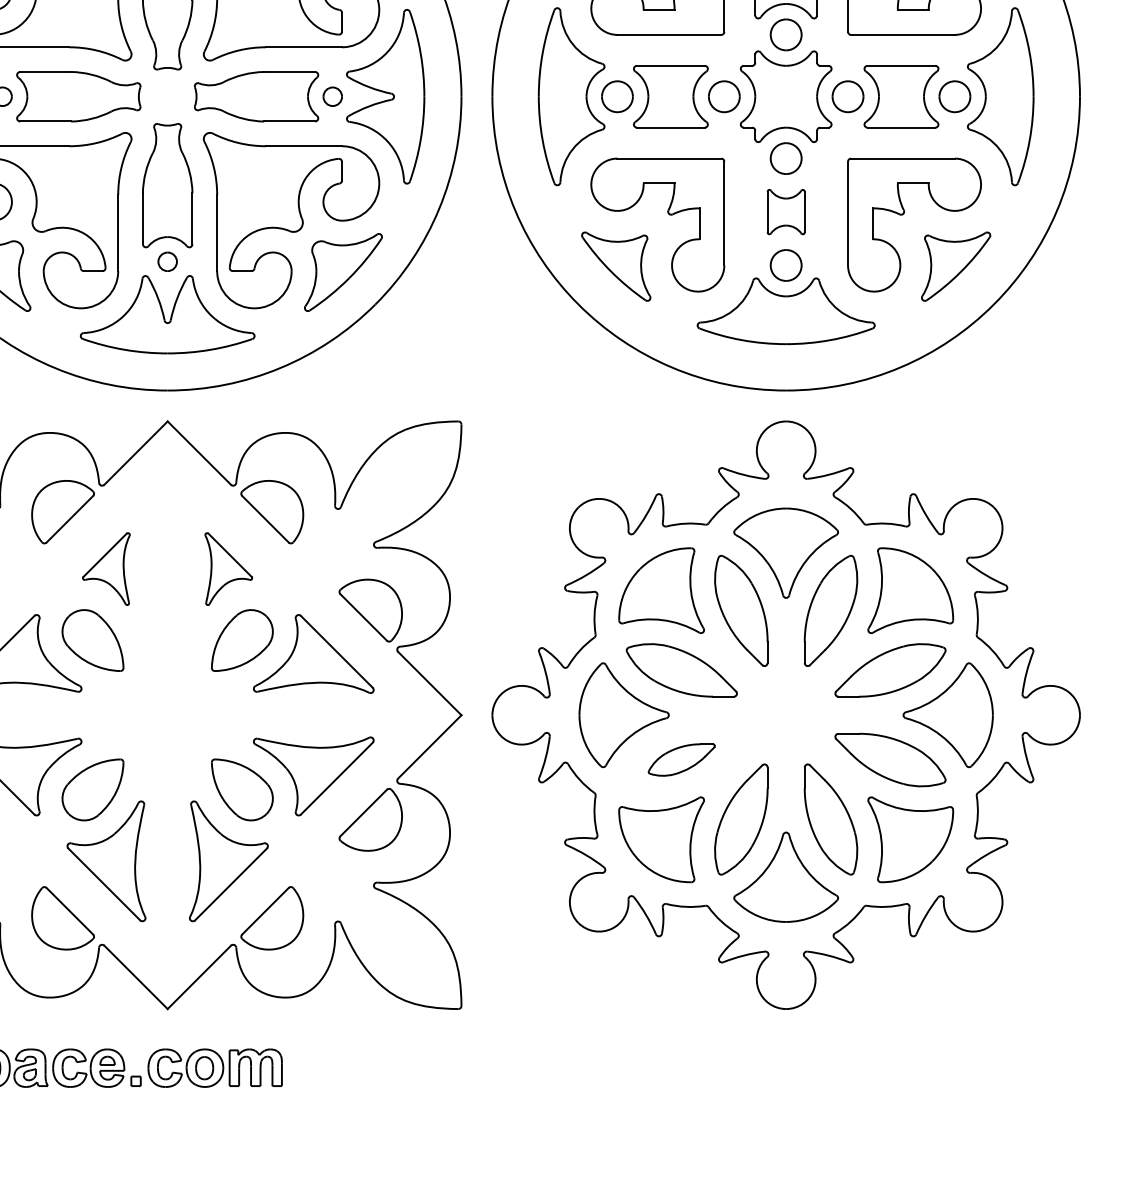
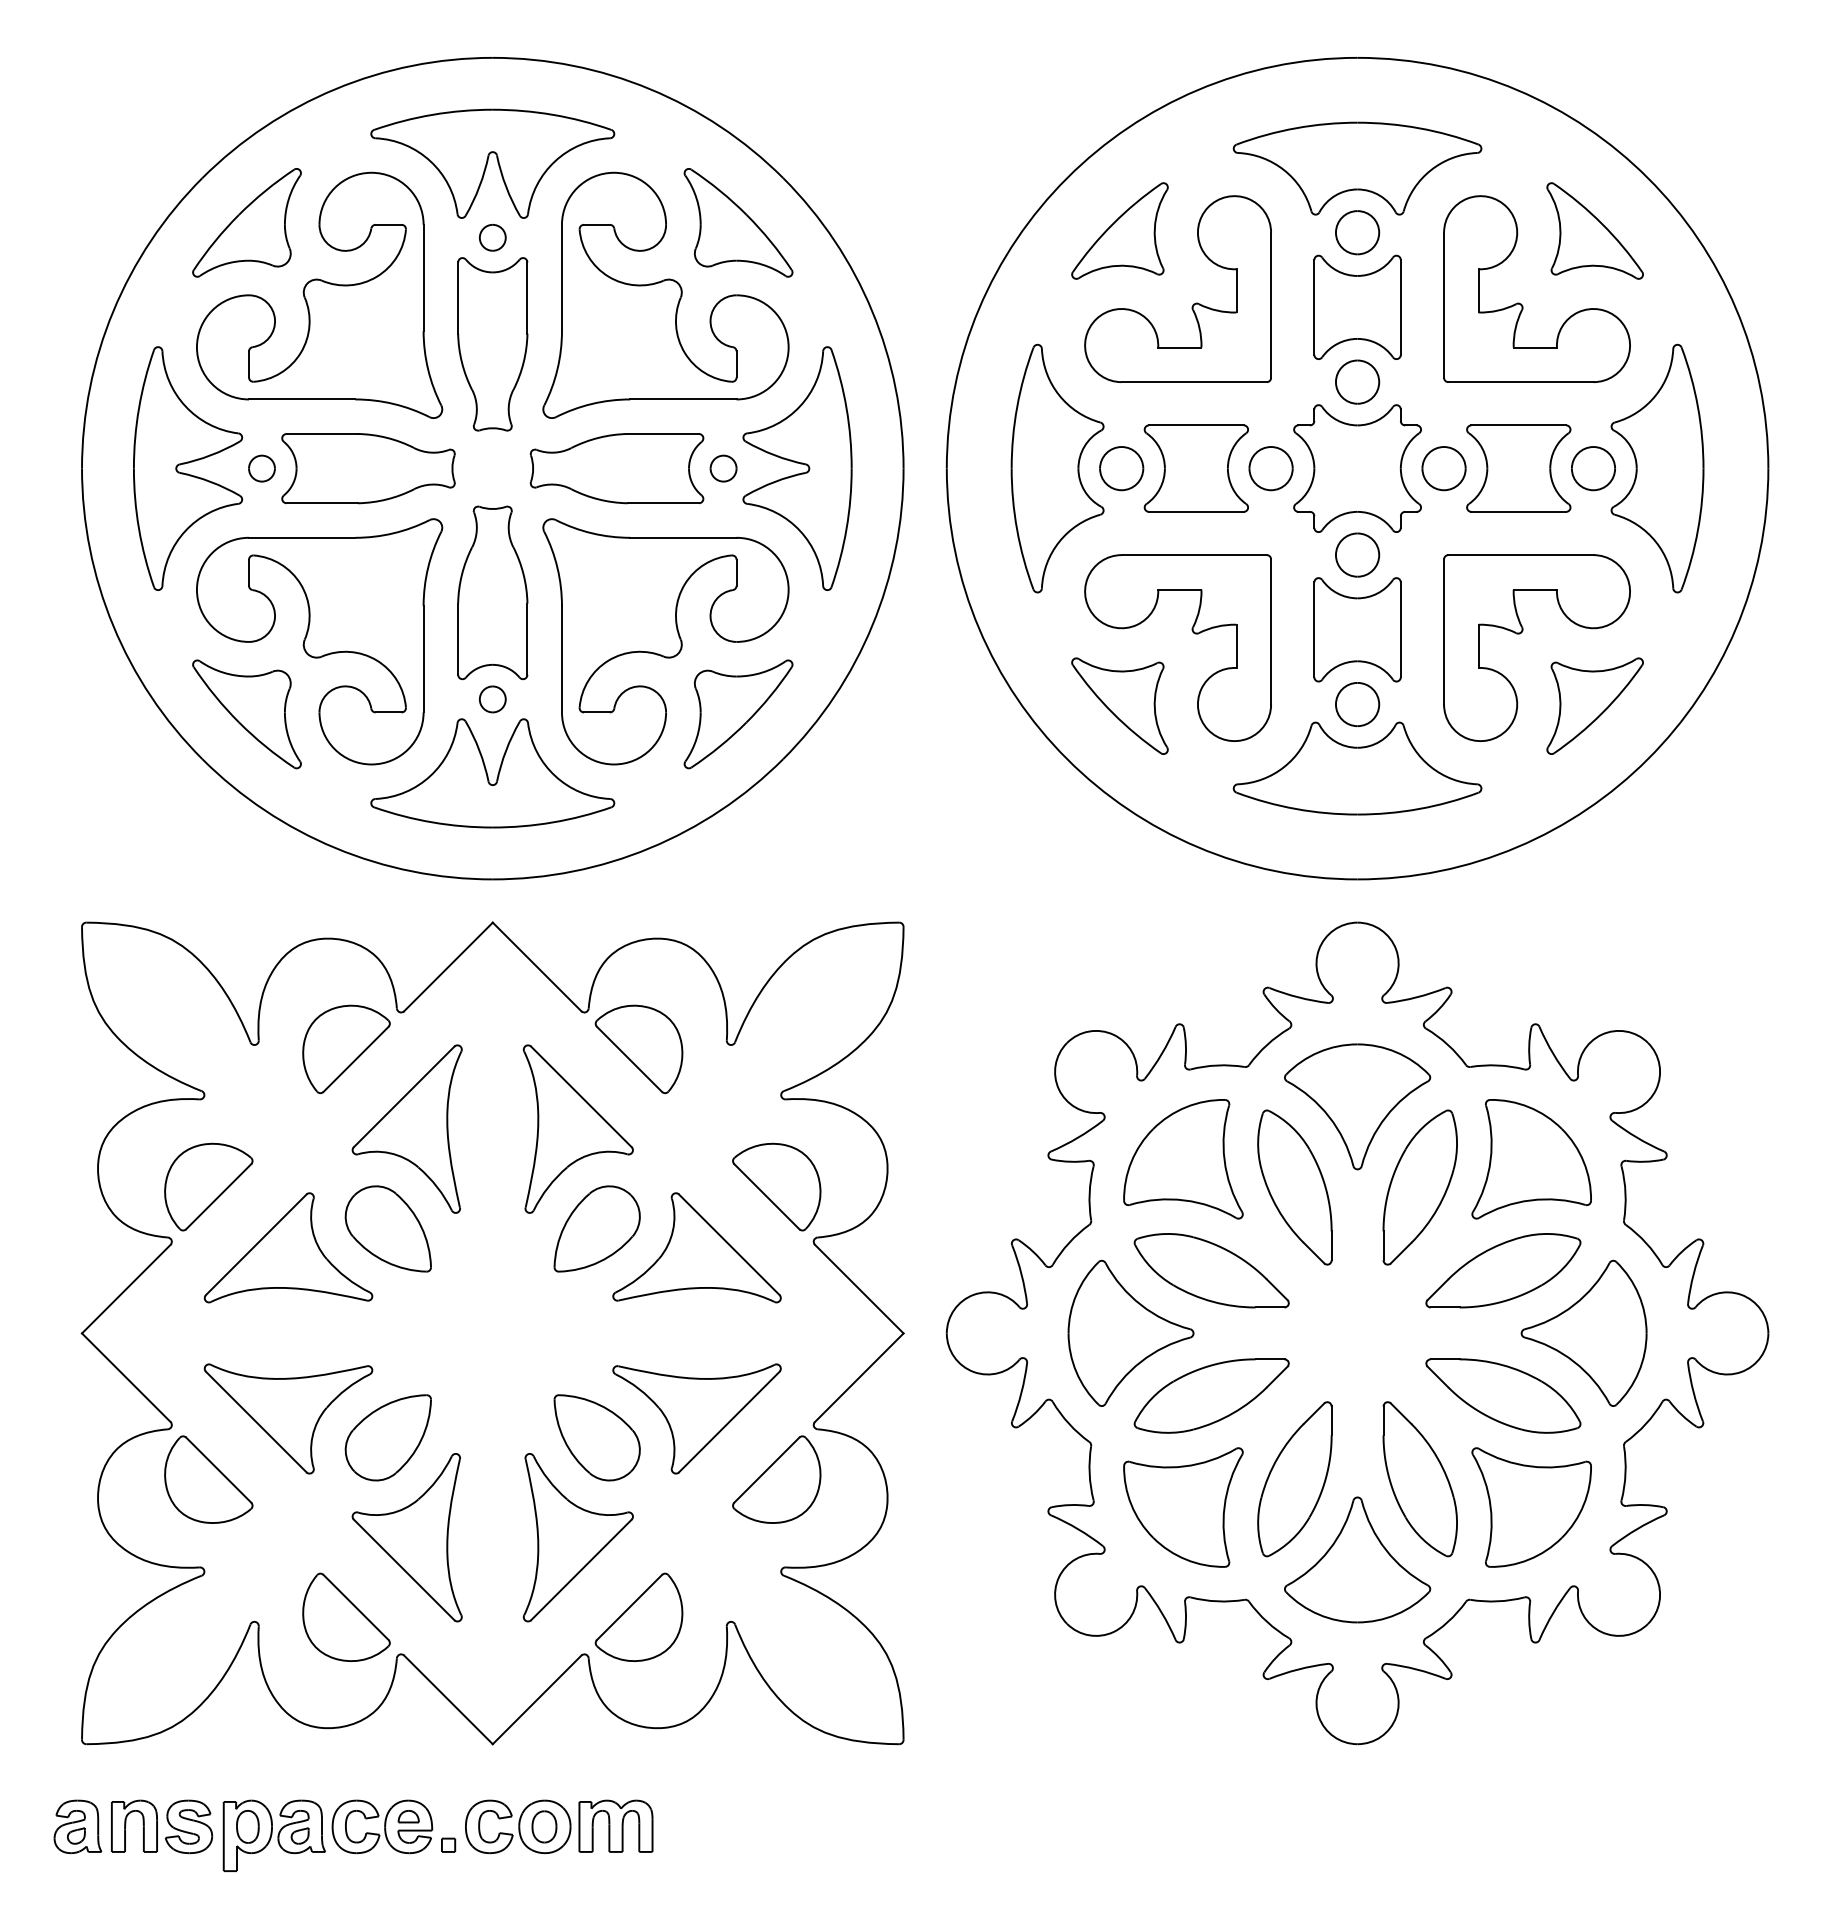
part: (786, 211) -> (1357, 629), size x1.67
part: (105, 568) -> (406, 1128), size x1.67
part: (228, 568) -> (577, 1128), size x1.67
part: (681, 759) -> (1211, 1395), size x1.67

